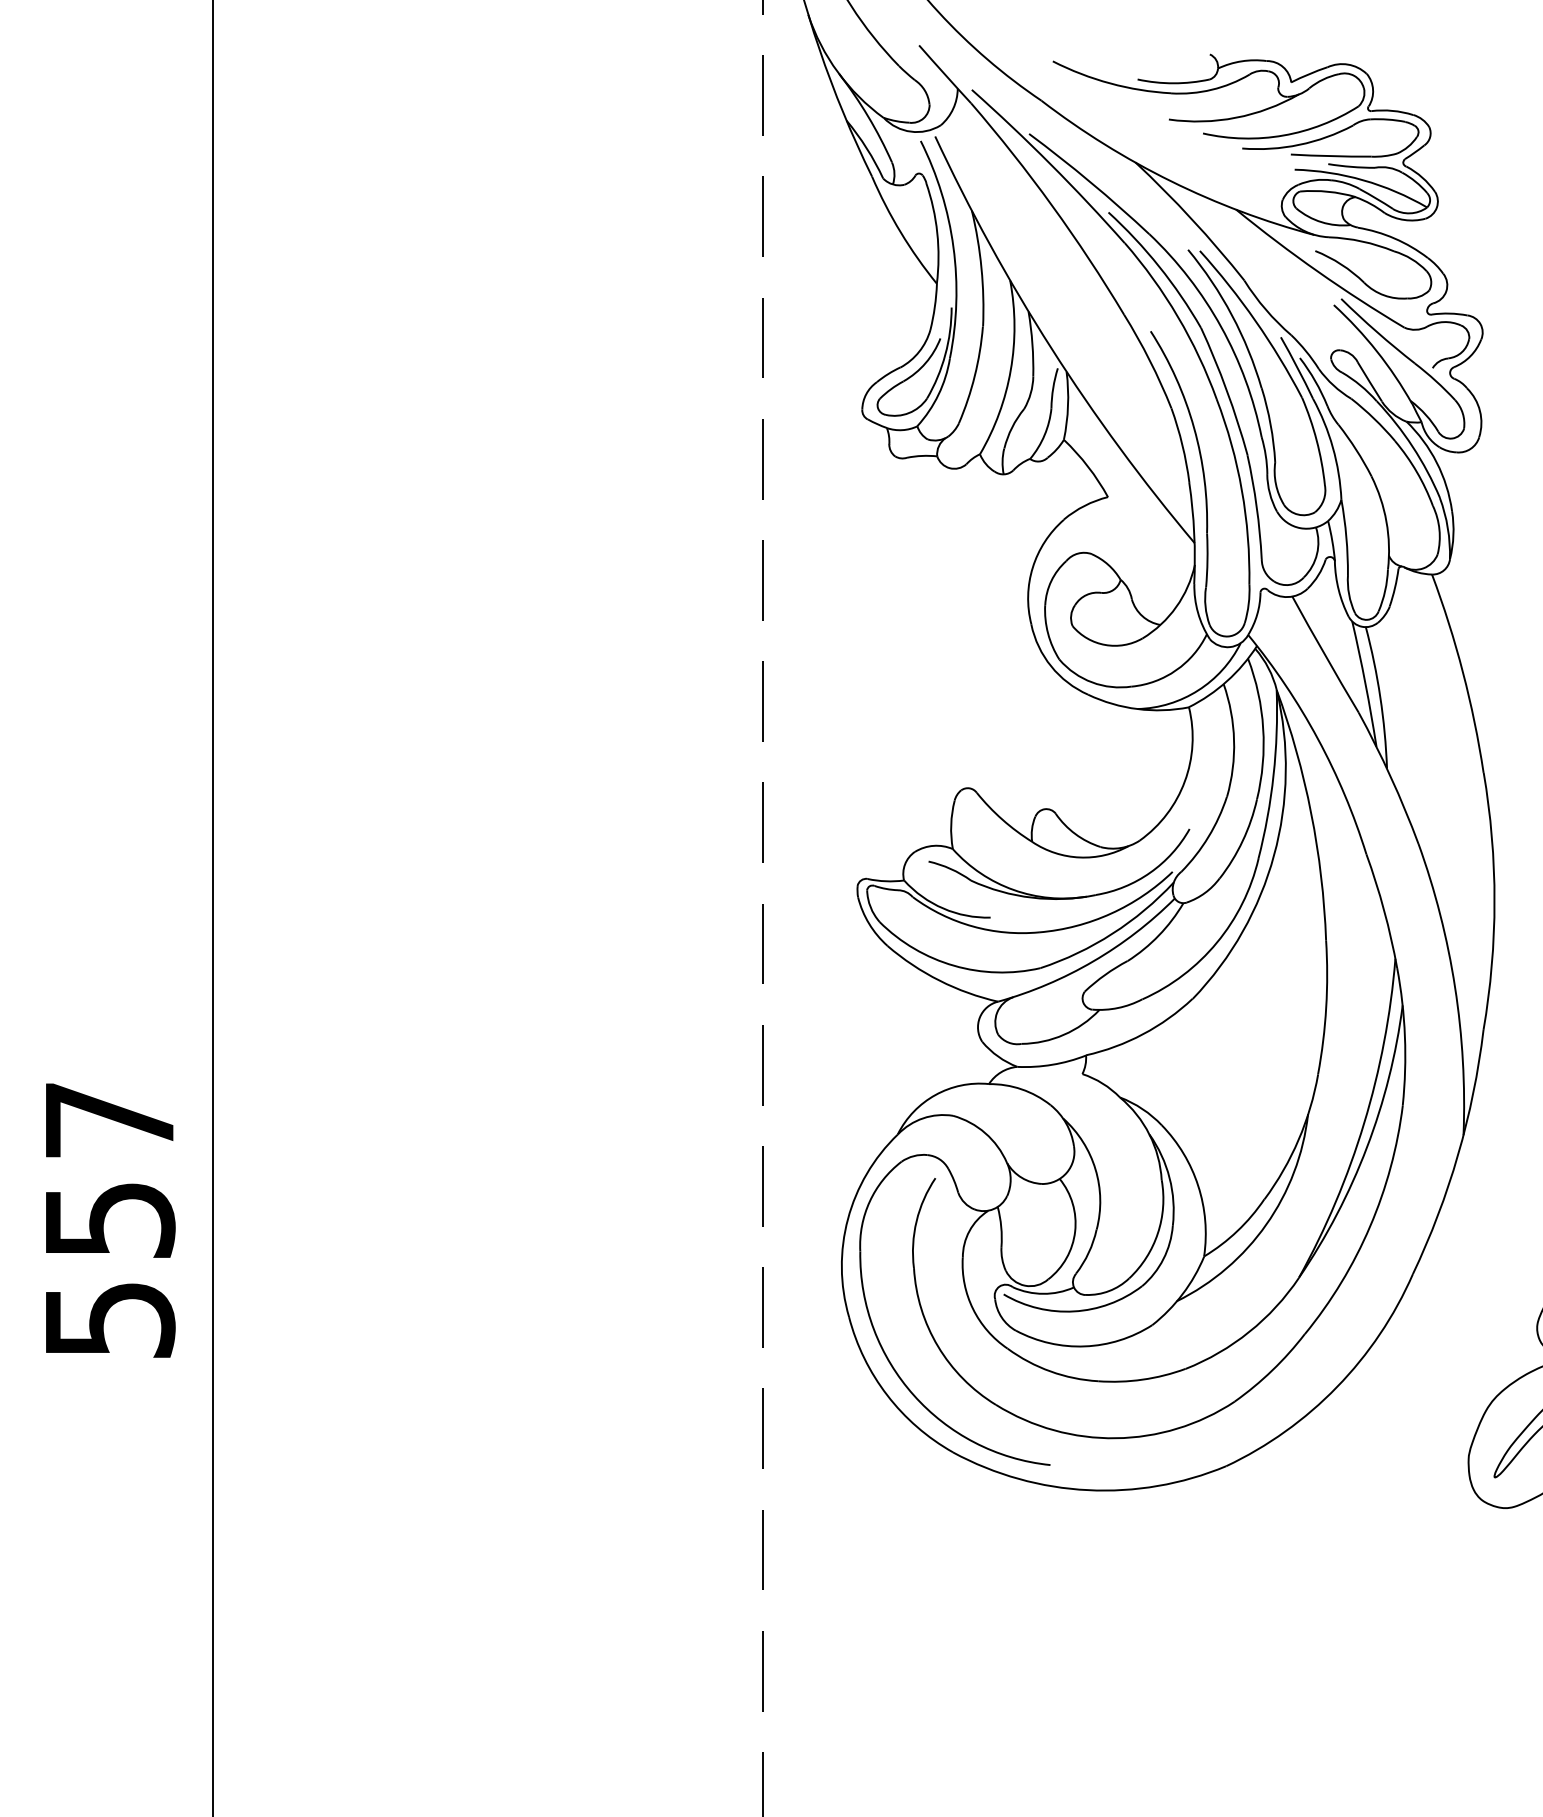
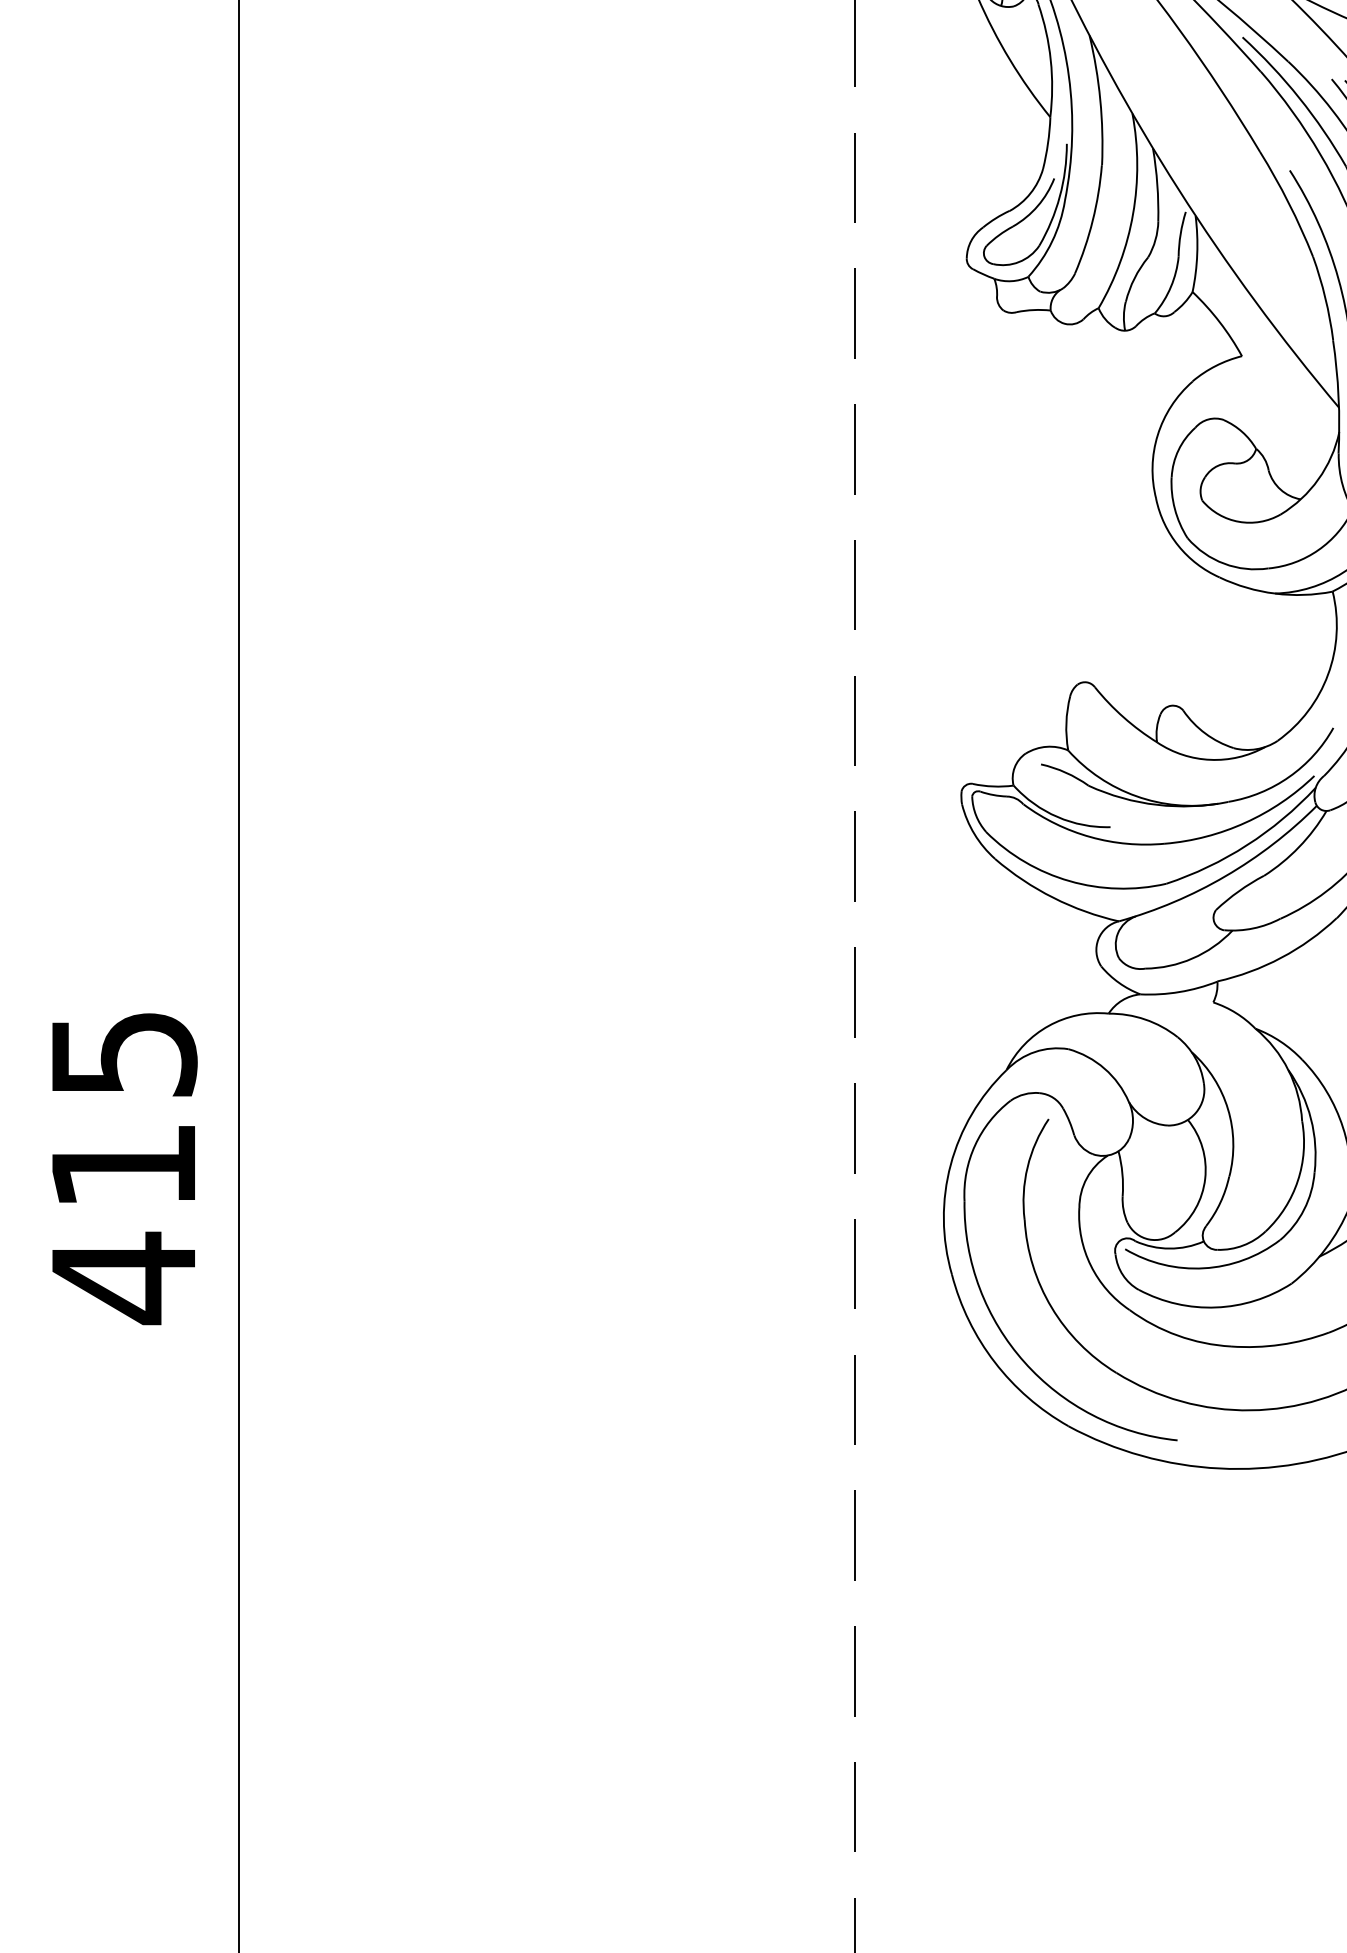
text: (110, 1222) -> (124, 1168), 557 -> 415

